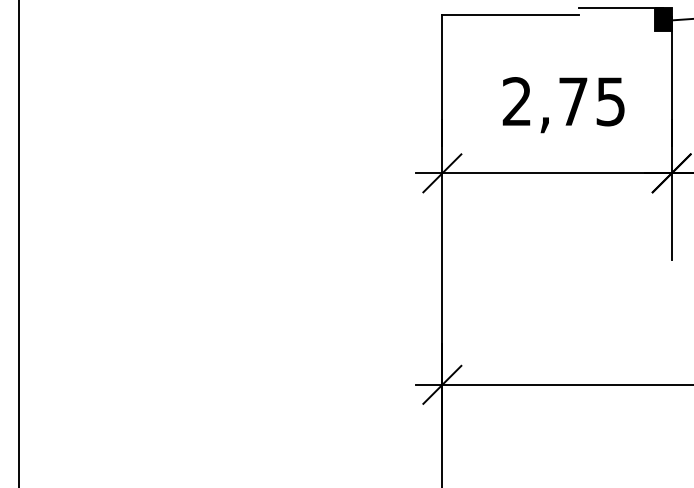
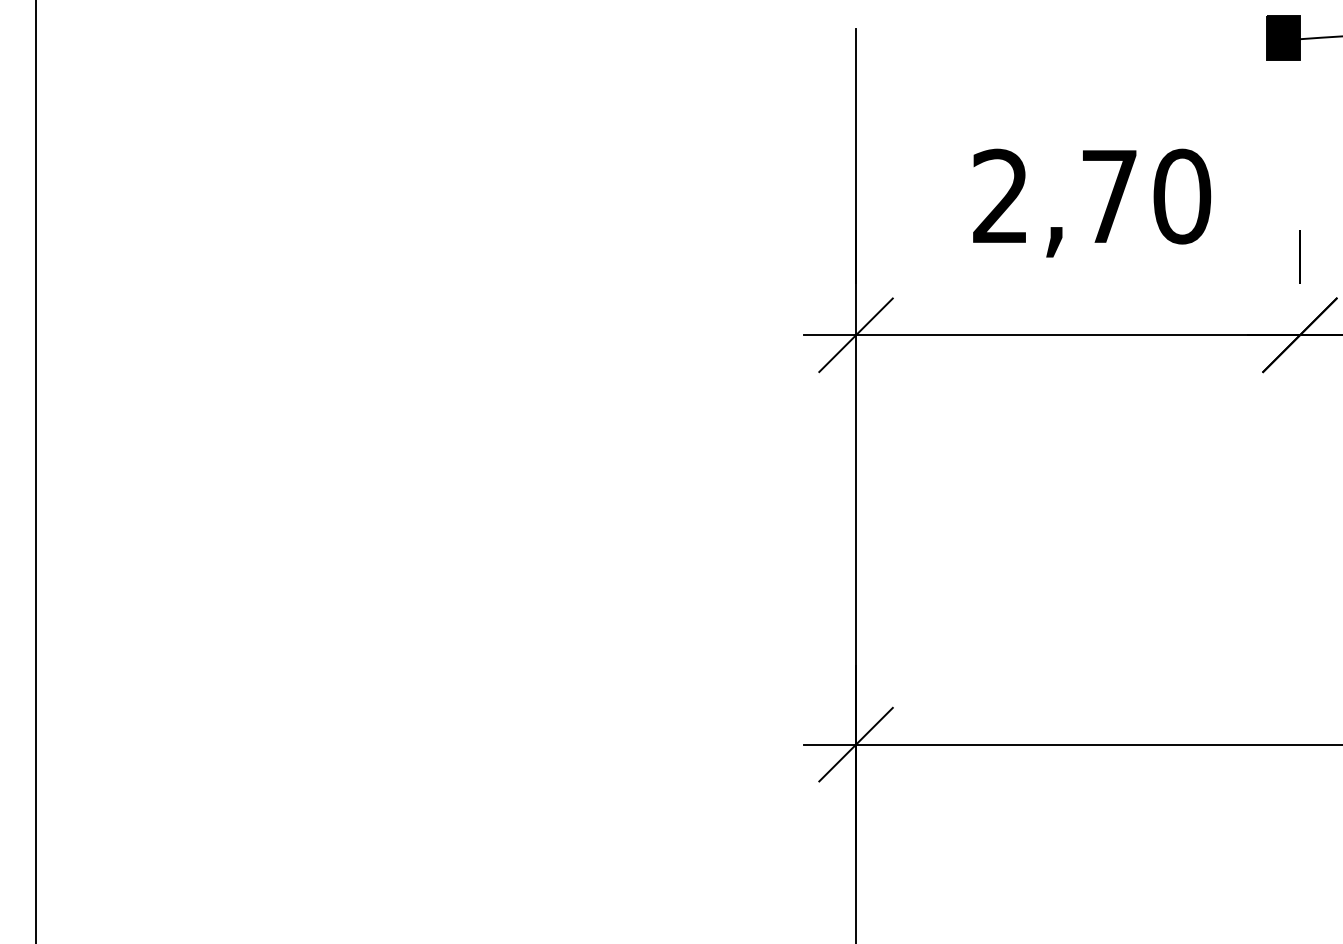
line: (620, 8) -> (1200, 16), removed
line: (510, 15) -> (987, 29), removed
text: (610, 101) -> (1181, 196), 2,75 -> 2,70
line: (671, 138) -> (1299, 267), removed

